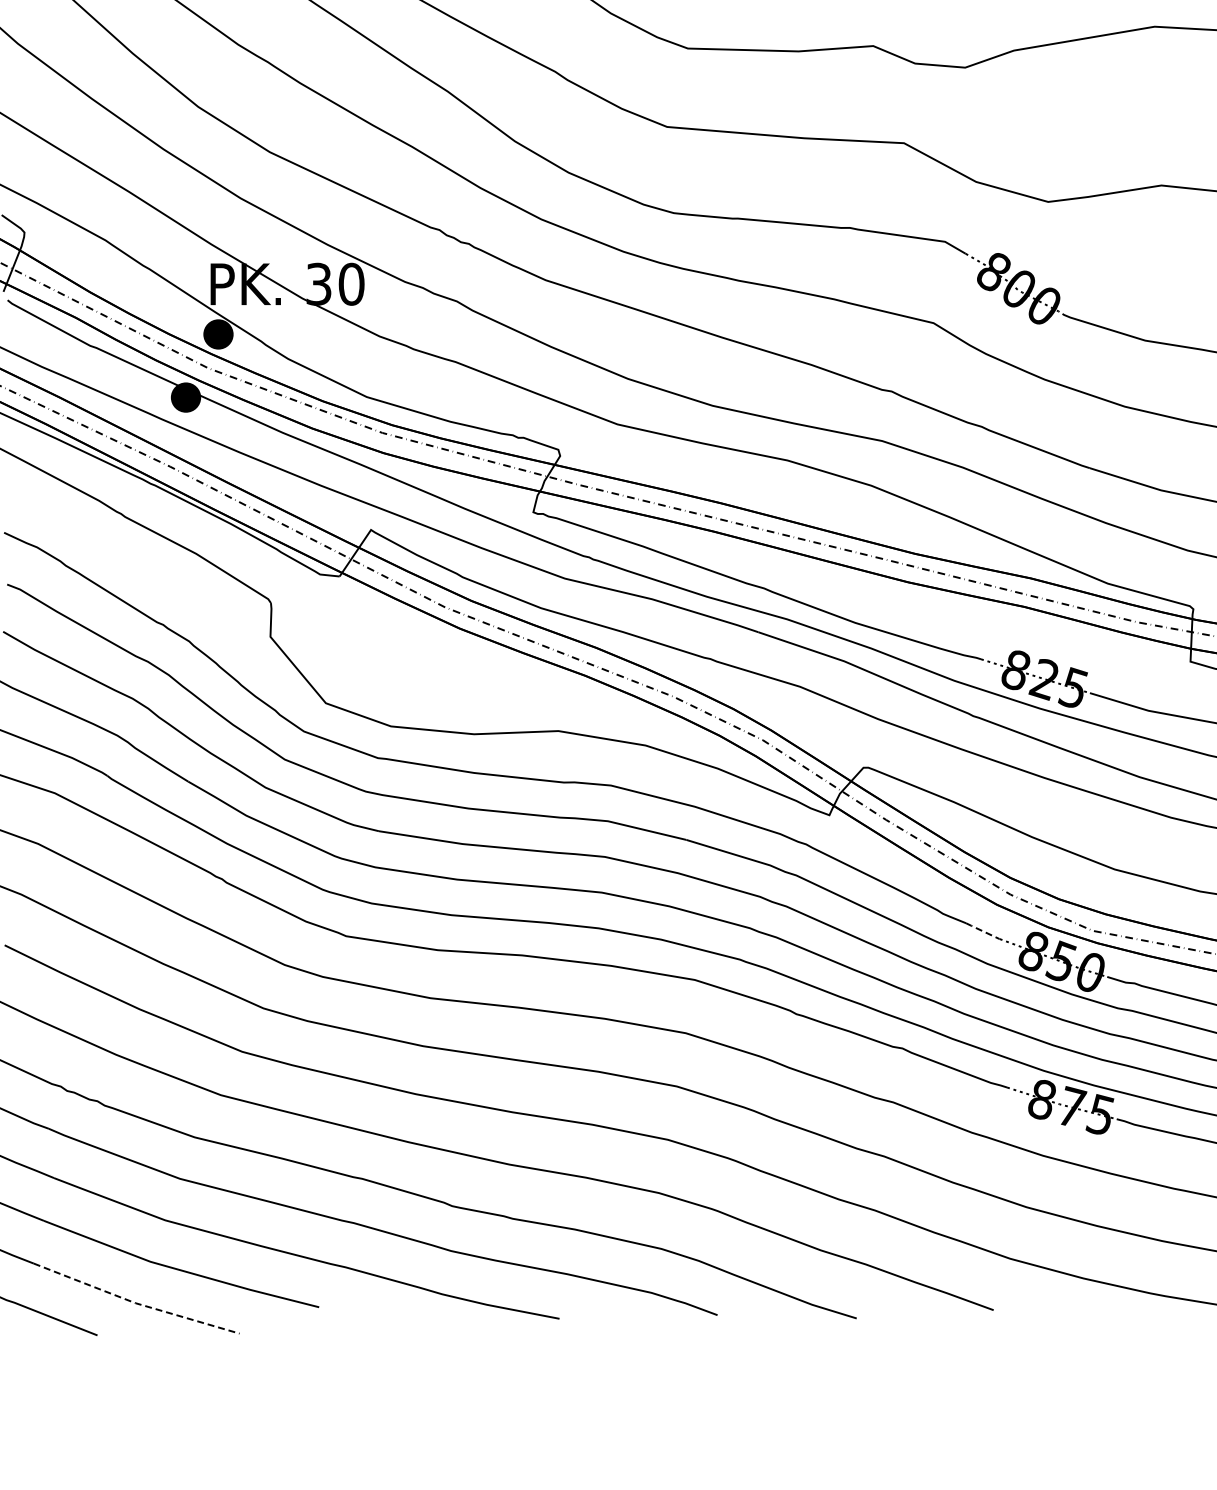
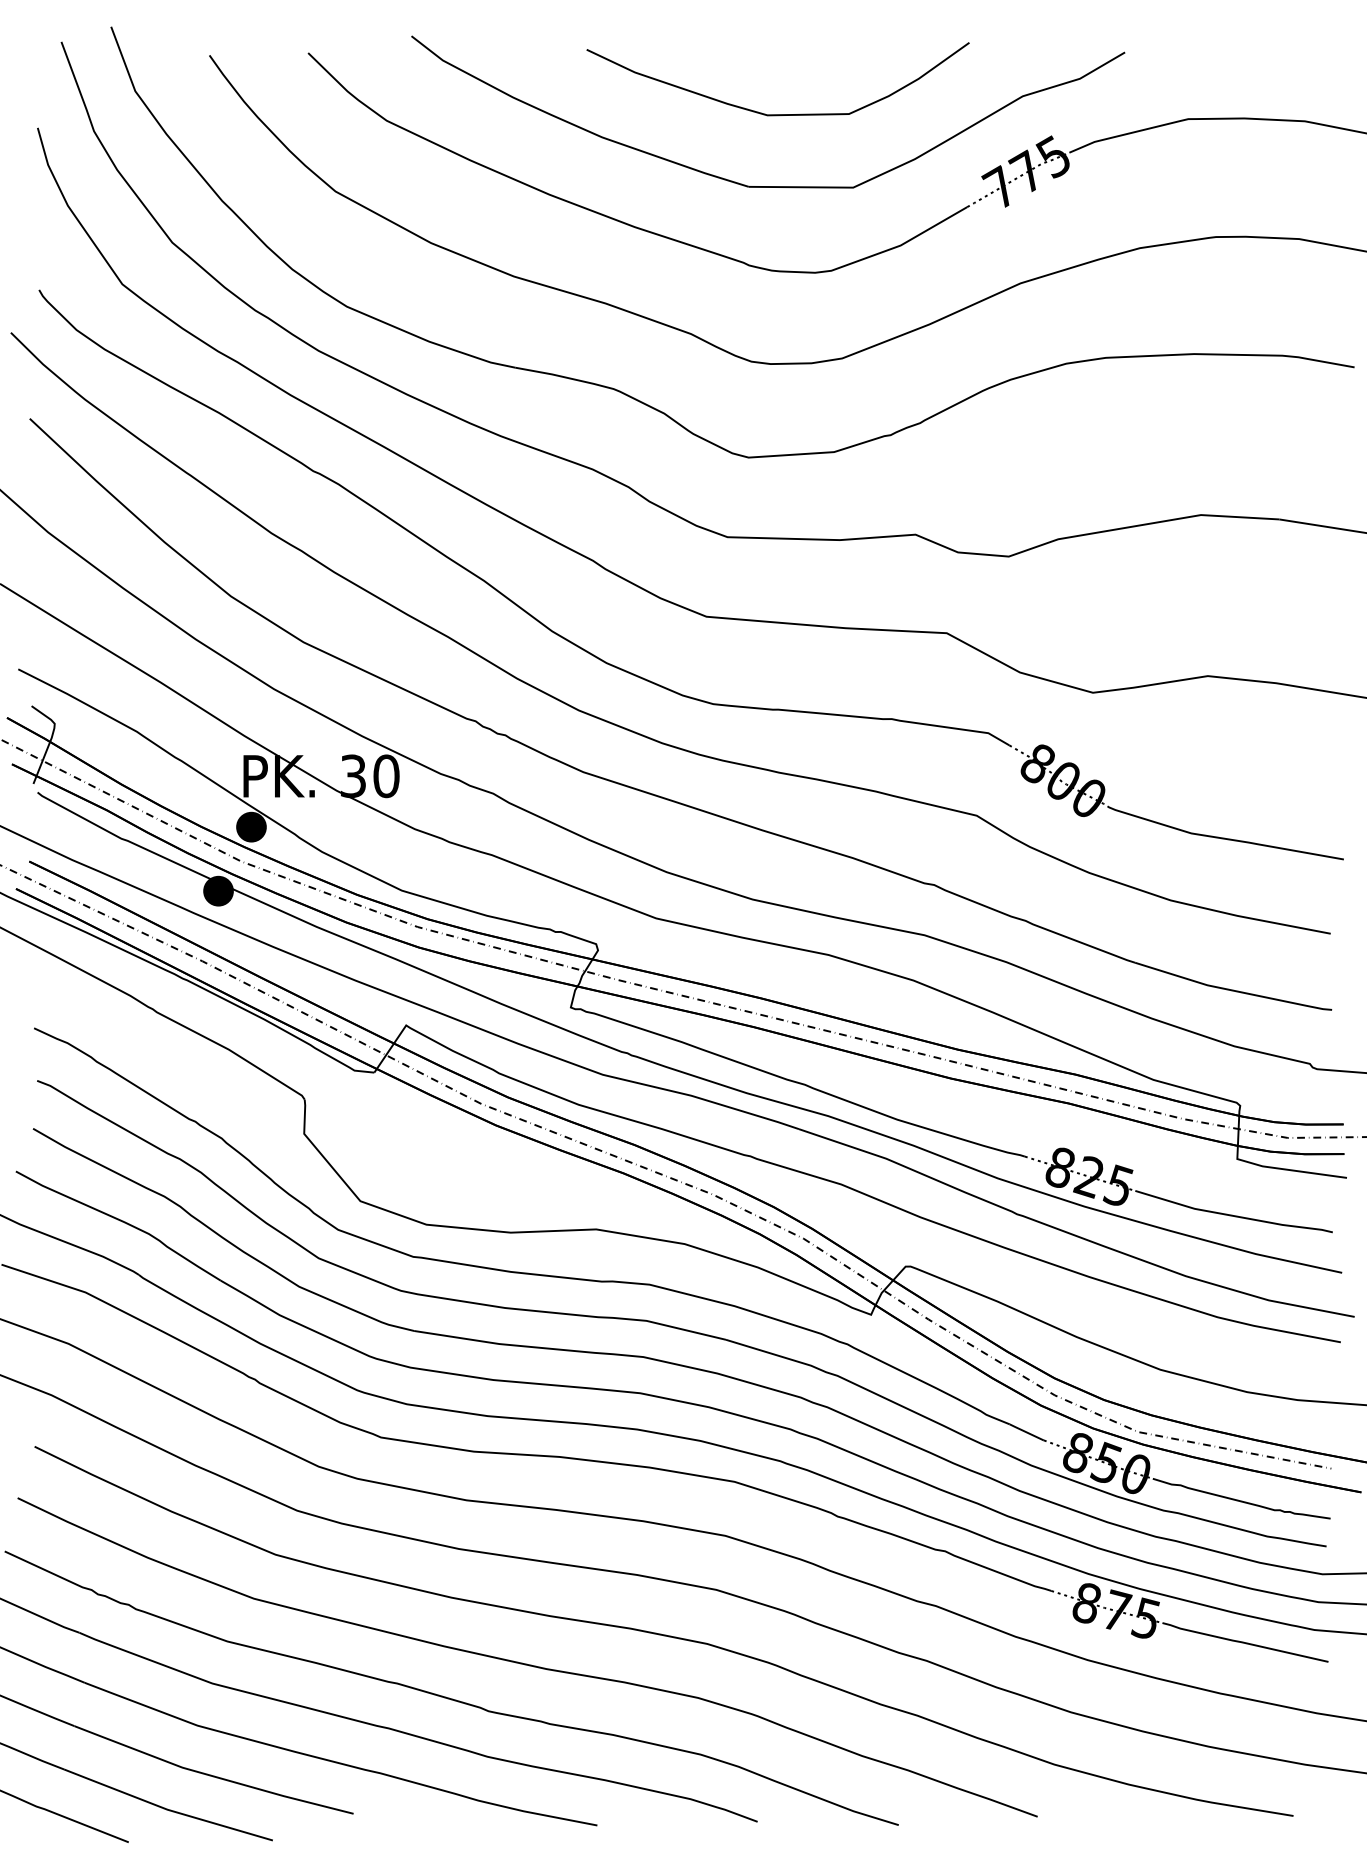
line: (982, 931) -> (1026, 1432), dashed -> solid
line: (135, 1303) -> (167, 1809), dashed -> solid

